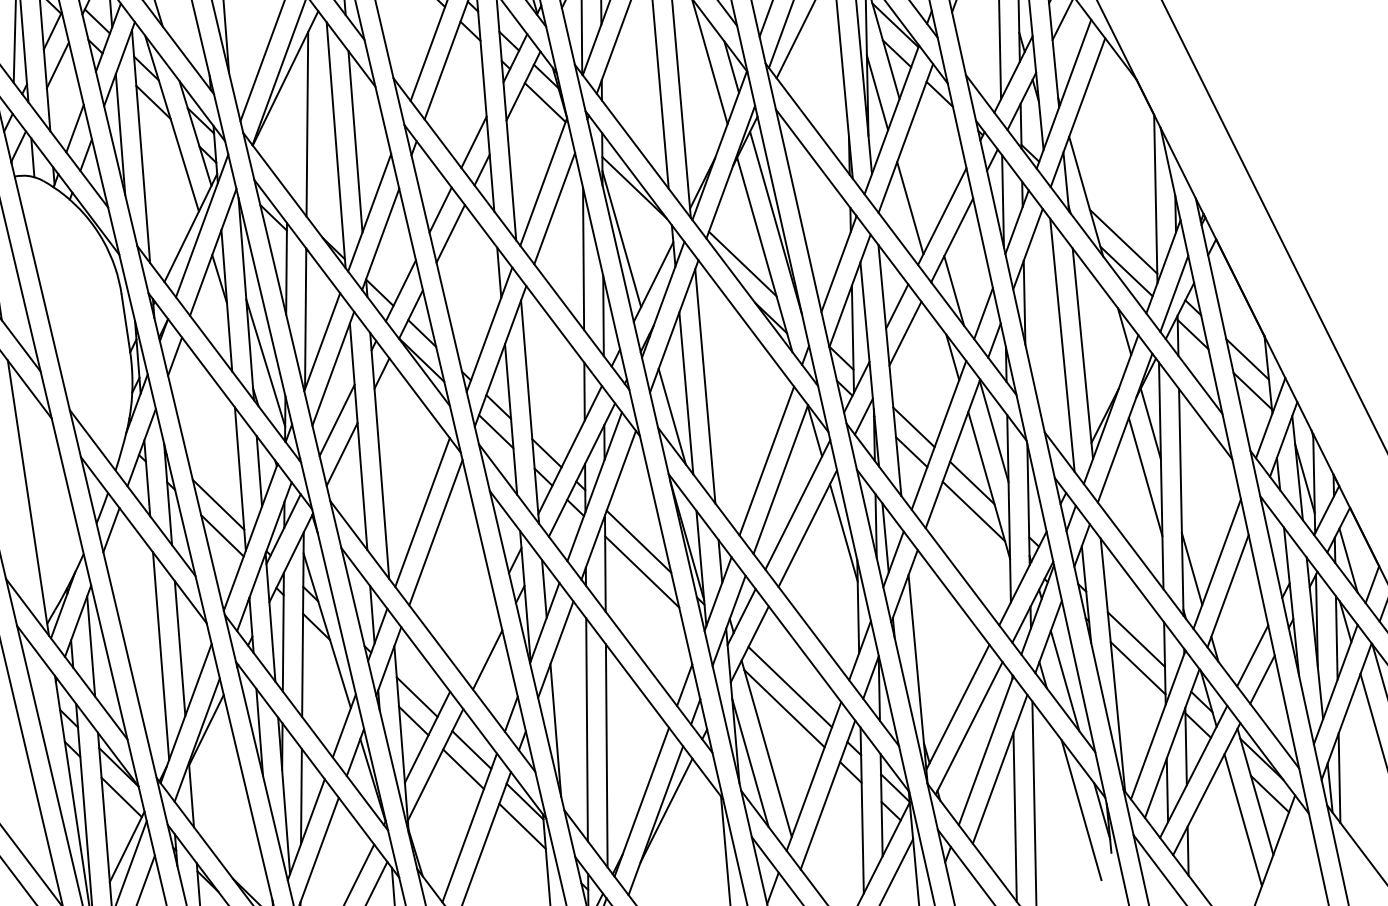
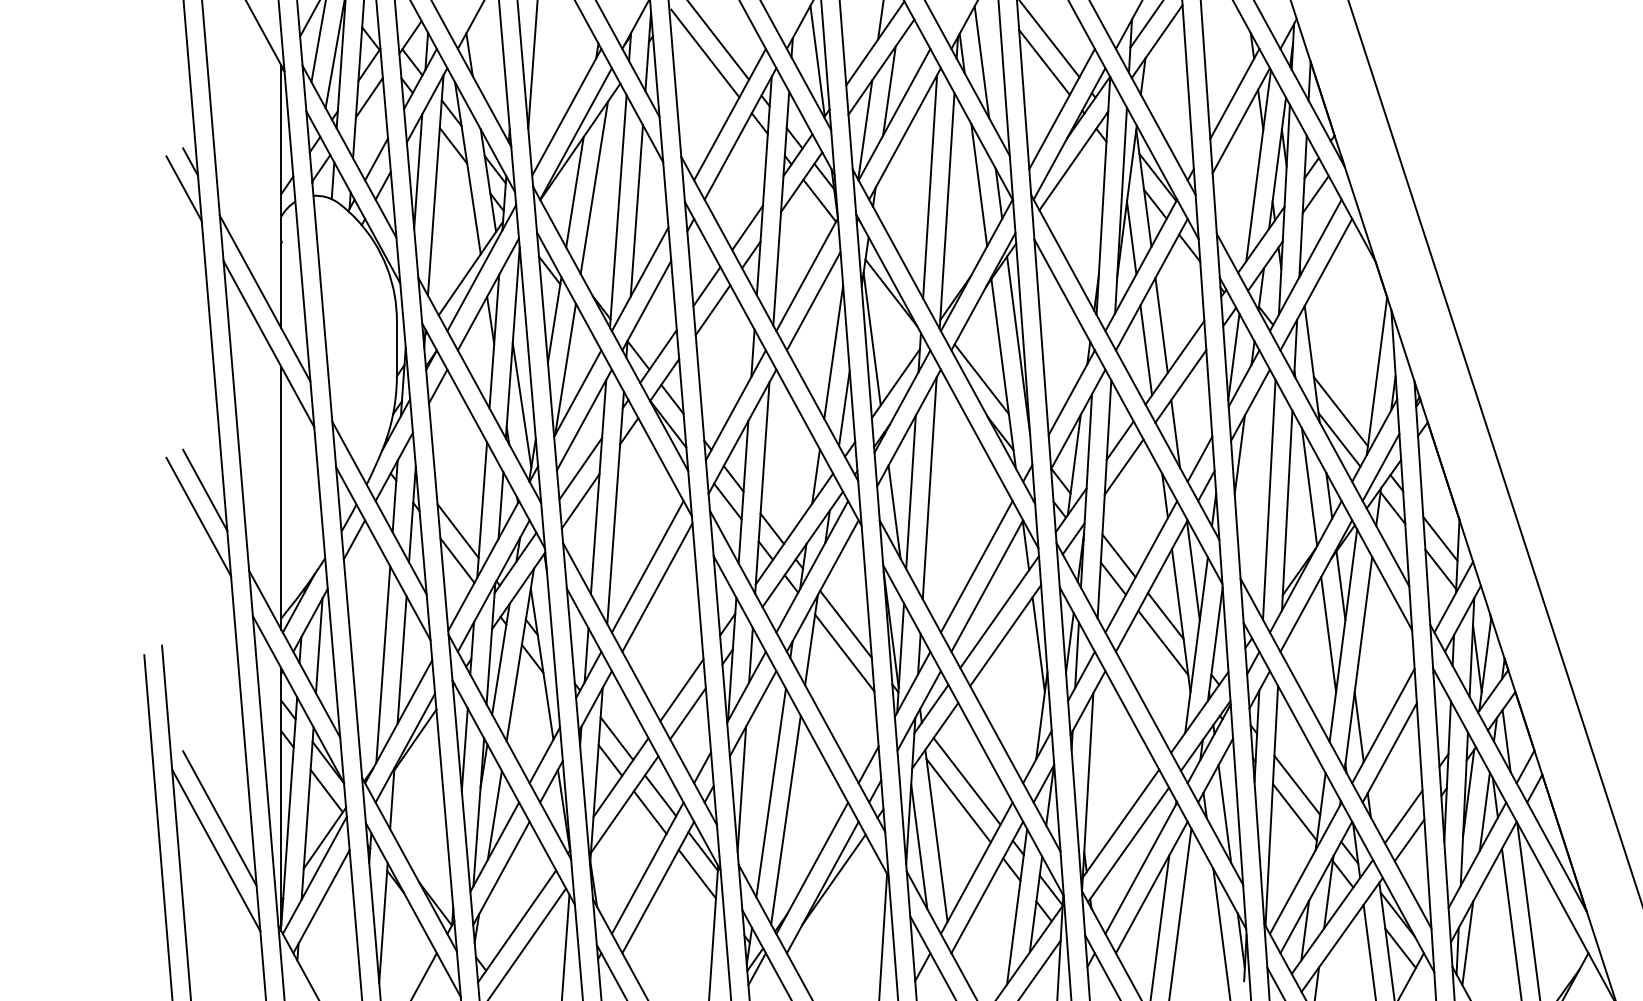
line: (287, 132) -> (574, 192), added
line: (922, 178) -> (1161, 324), added
line: (1102, 326) -> (1309, 487), added
line: (477, 636) -> (681, 690), added

